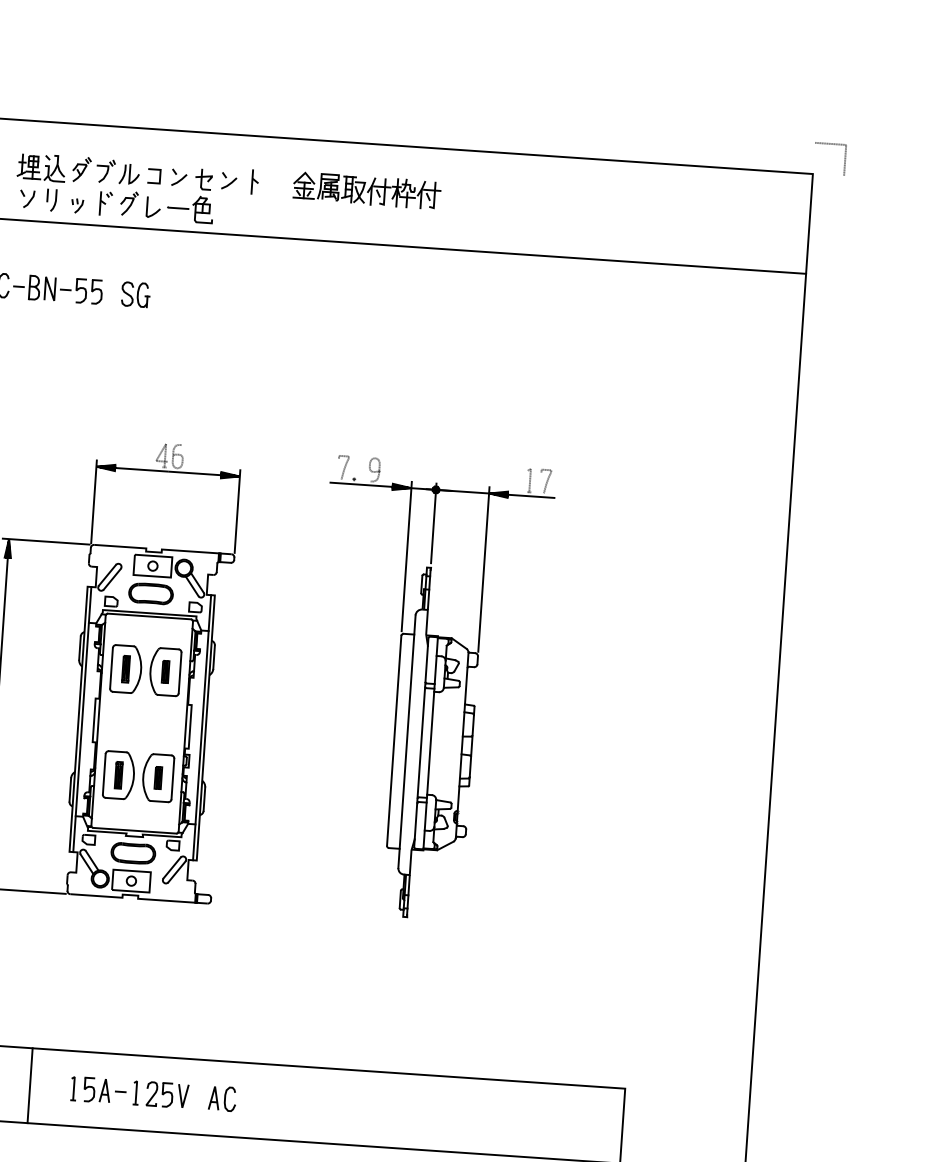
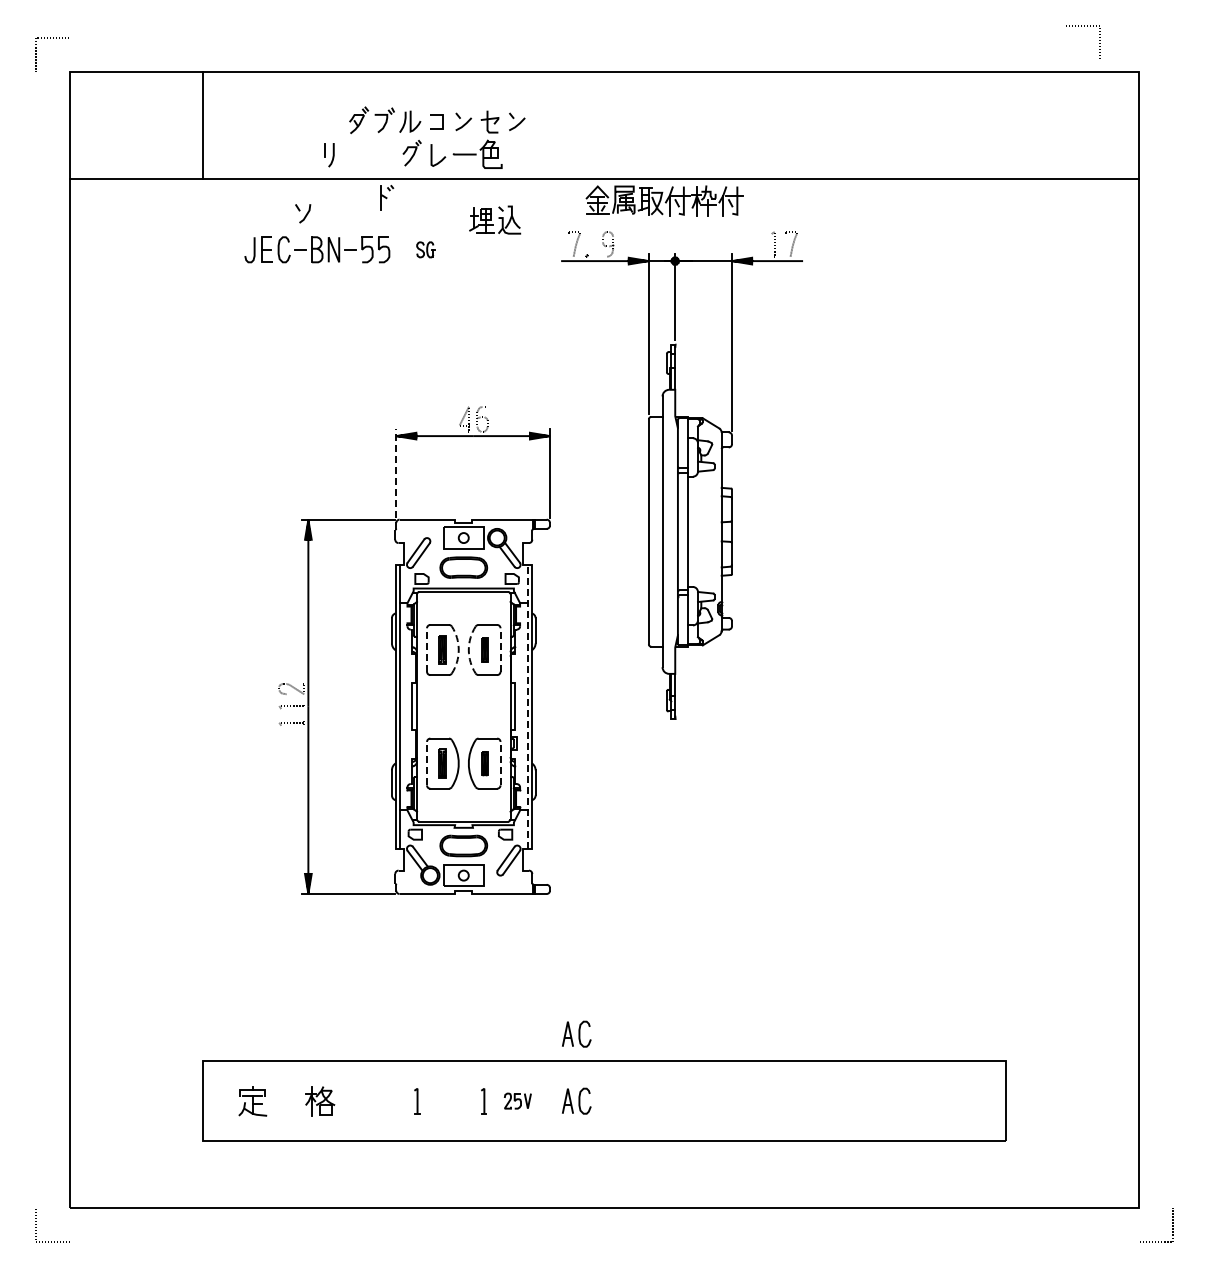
line: (832, 144) -> (1084, 26), moved
part: (42, 167) -> (495, 219), moved
part: (254, 182) -> (544, 121), removed
part: (366, 190) -> (664, 200), moved
part: (27, 198) -> (303, 213), moved
part: (106, 203) -> (387, 197), moved
part: (76, 206) -> (356, 159), removed
part: (135, 294) -> (425, 249), size x0.6
line: (94, 501) -> (396, 473), solid -> dashed
line: (111, 668) -> (427, 650), solid -> dashed
arc: (140, 670) -> (458, 650), solid -> dashed
arc: (150, 671) -> (468, 650), solid -> dashed
line: (180, 673) -> (500, 650), solid -> dashed
part: (428, 690) -> (681, 475), moved
line: (201, 727) -> (527, 706), solid -> dashed
line: (104, 774) -> (427, 763), solid -> dashed
line: (172, 778) -> (500, 763), solid -> dashed
part: (226, 1035) -> (576, 1033), added
line: (30, 1085) -> (370, 1101), removed
part: (104, 1091) -> (450, 1101), removed
part: (167, 1094) -> (517, 1100), size x0.6

